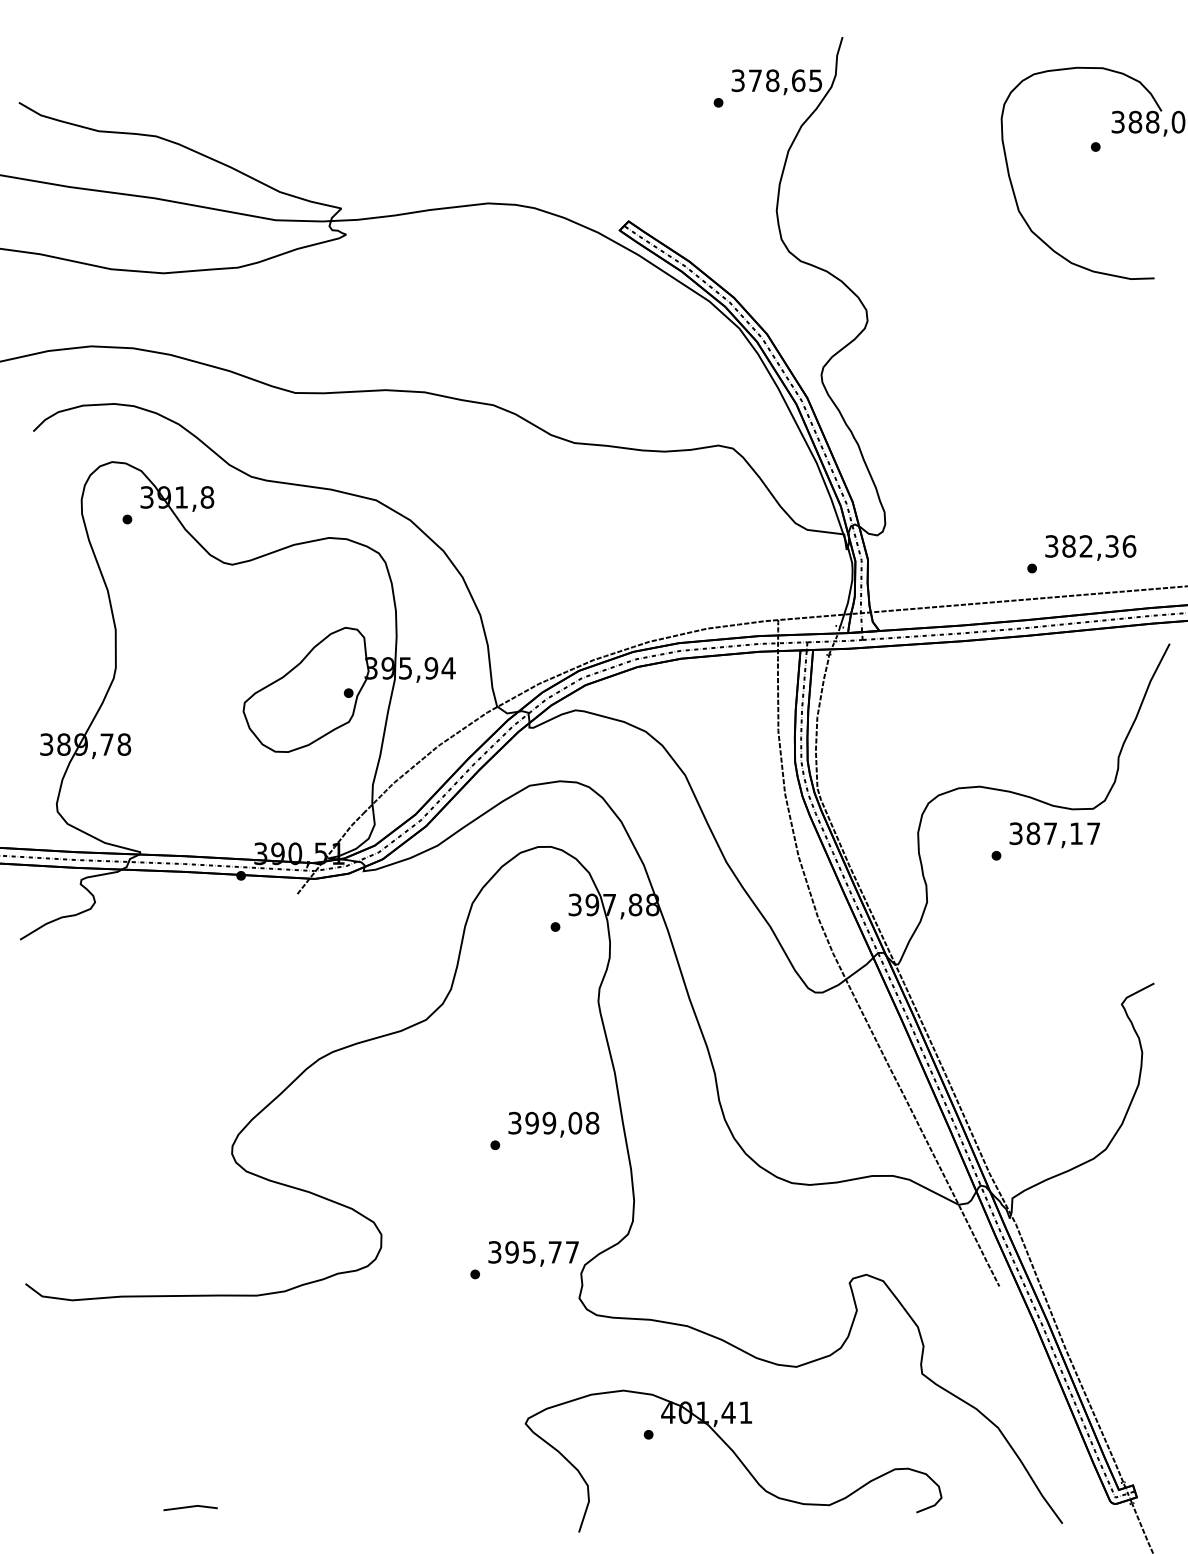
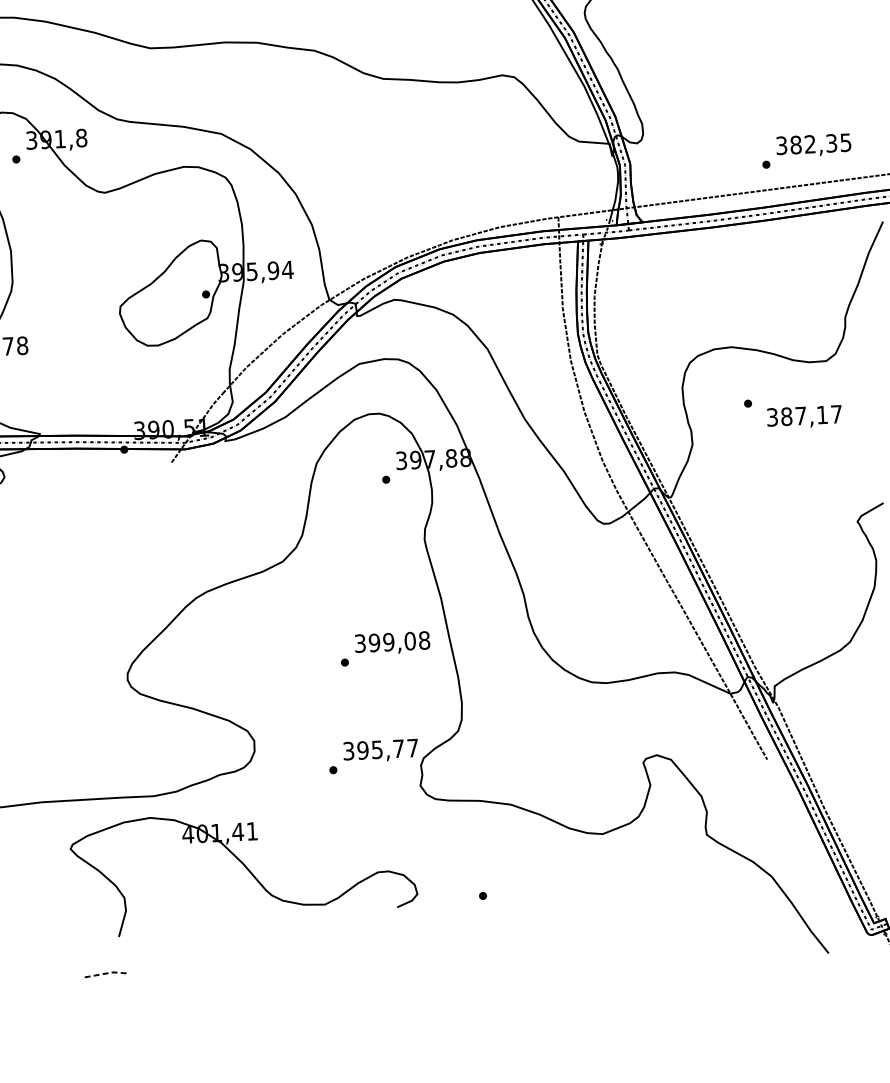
text: (1129, 546) -> (846, 142), 382,36 -> 382,35
text: (1054, 835) -> (804, 417), moved
part: (733, 1460) -> (243, 871), moved
line: (191, 1506) -> (107, 973), solid -> dashed

